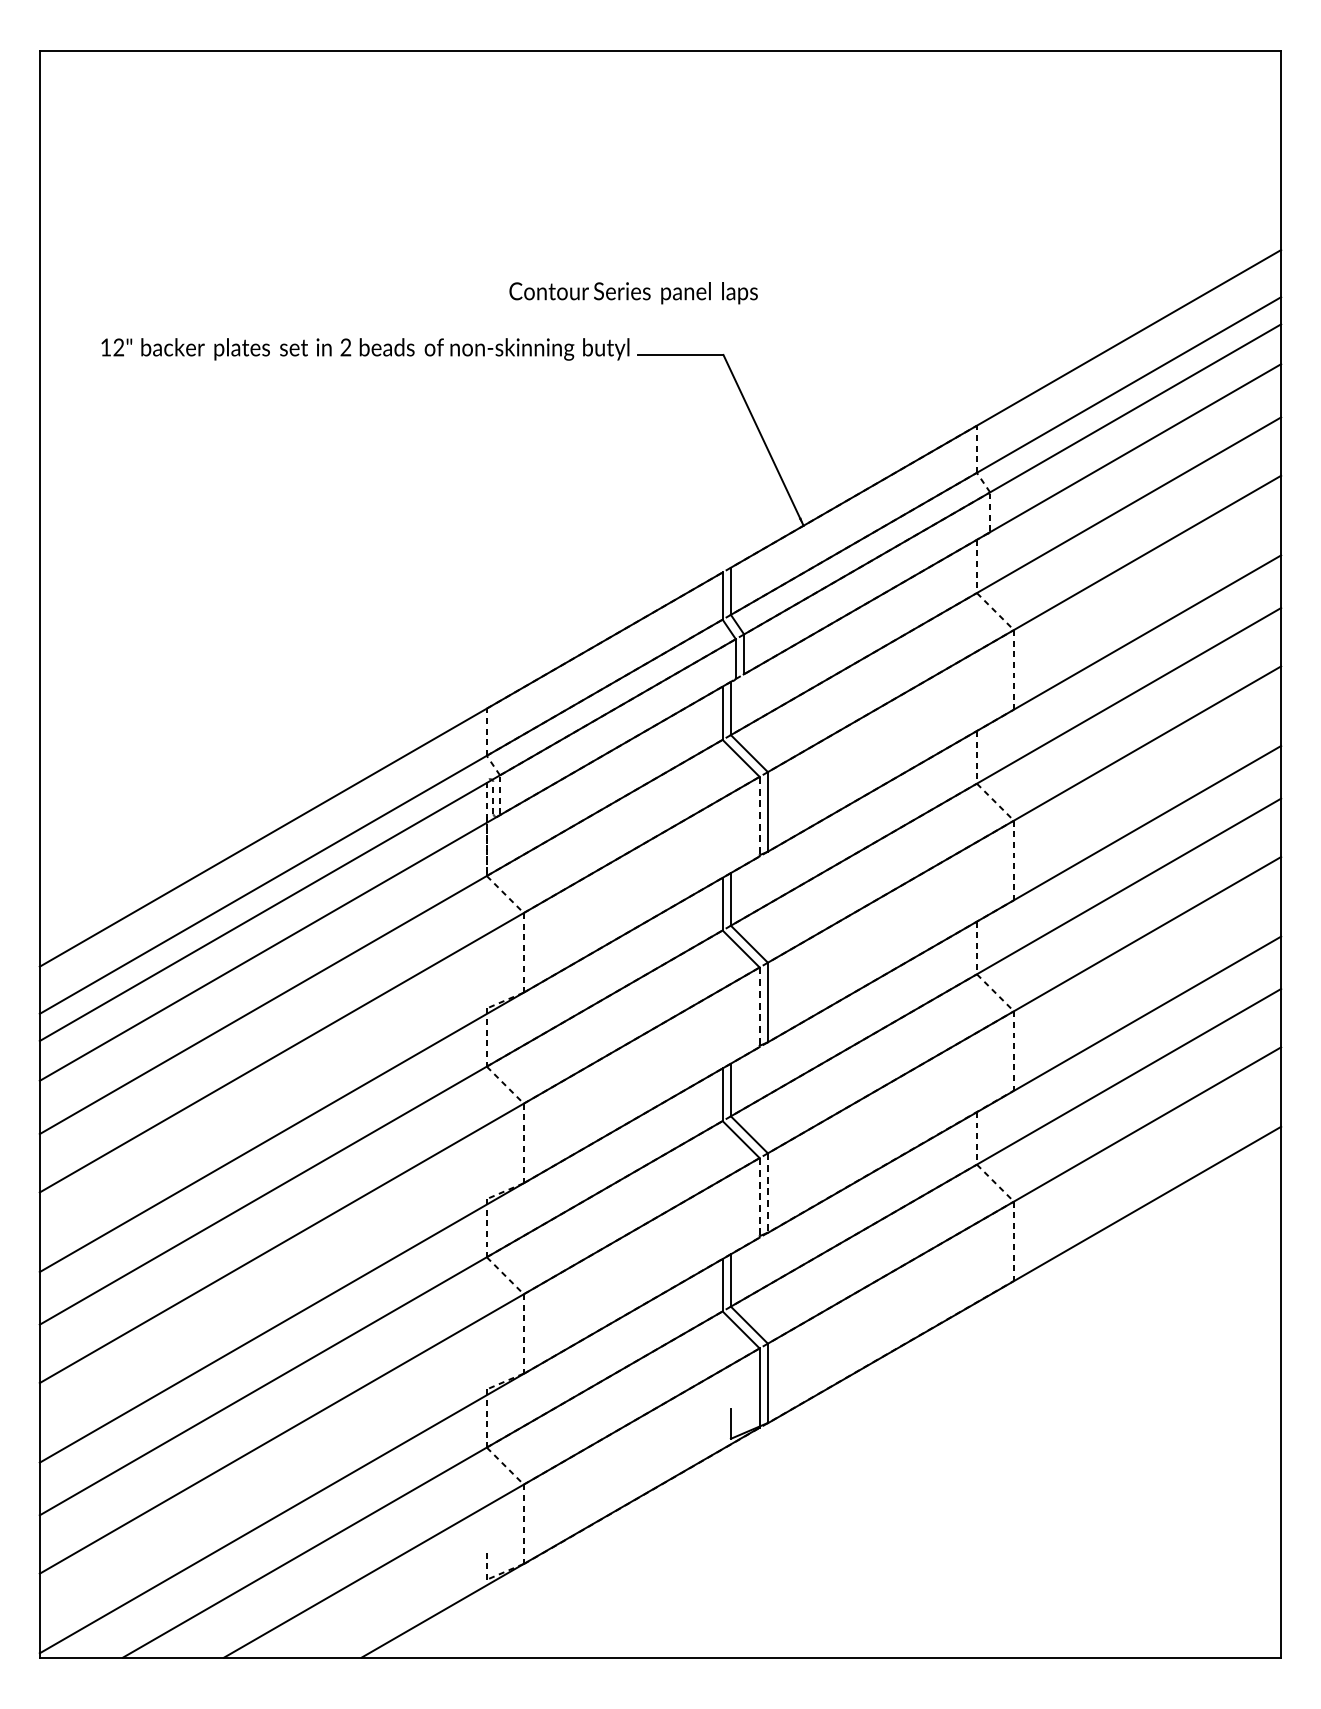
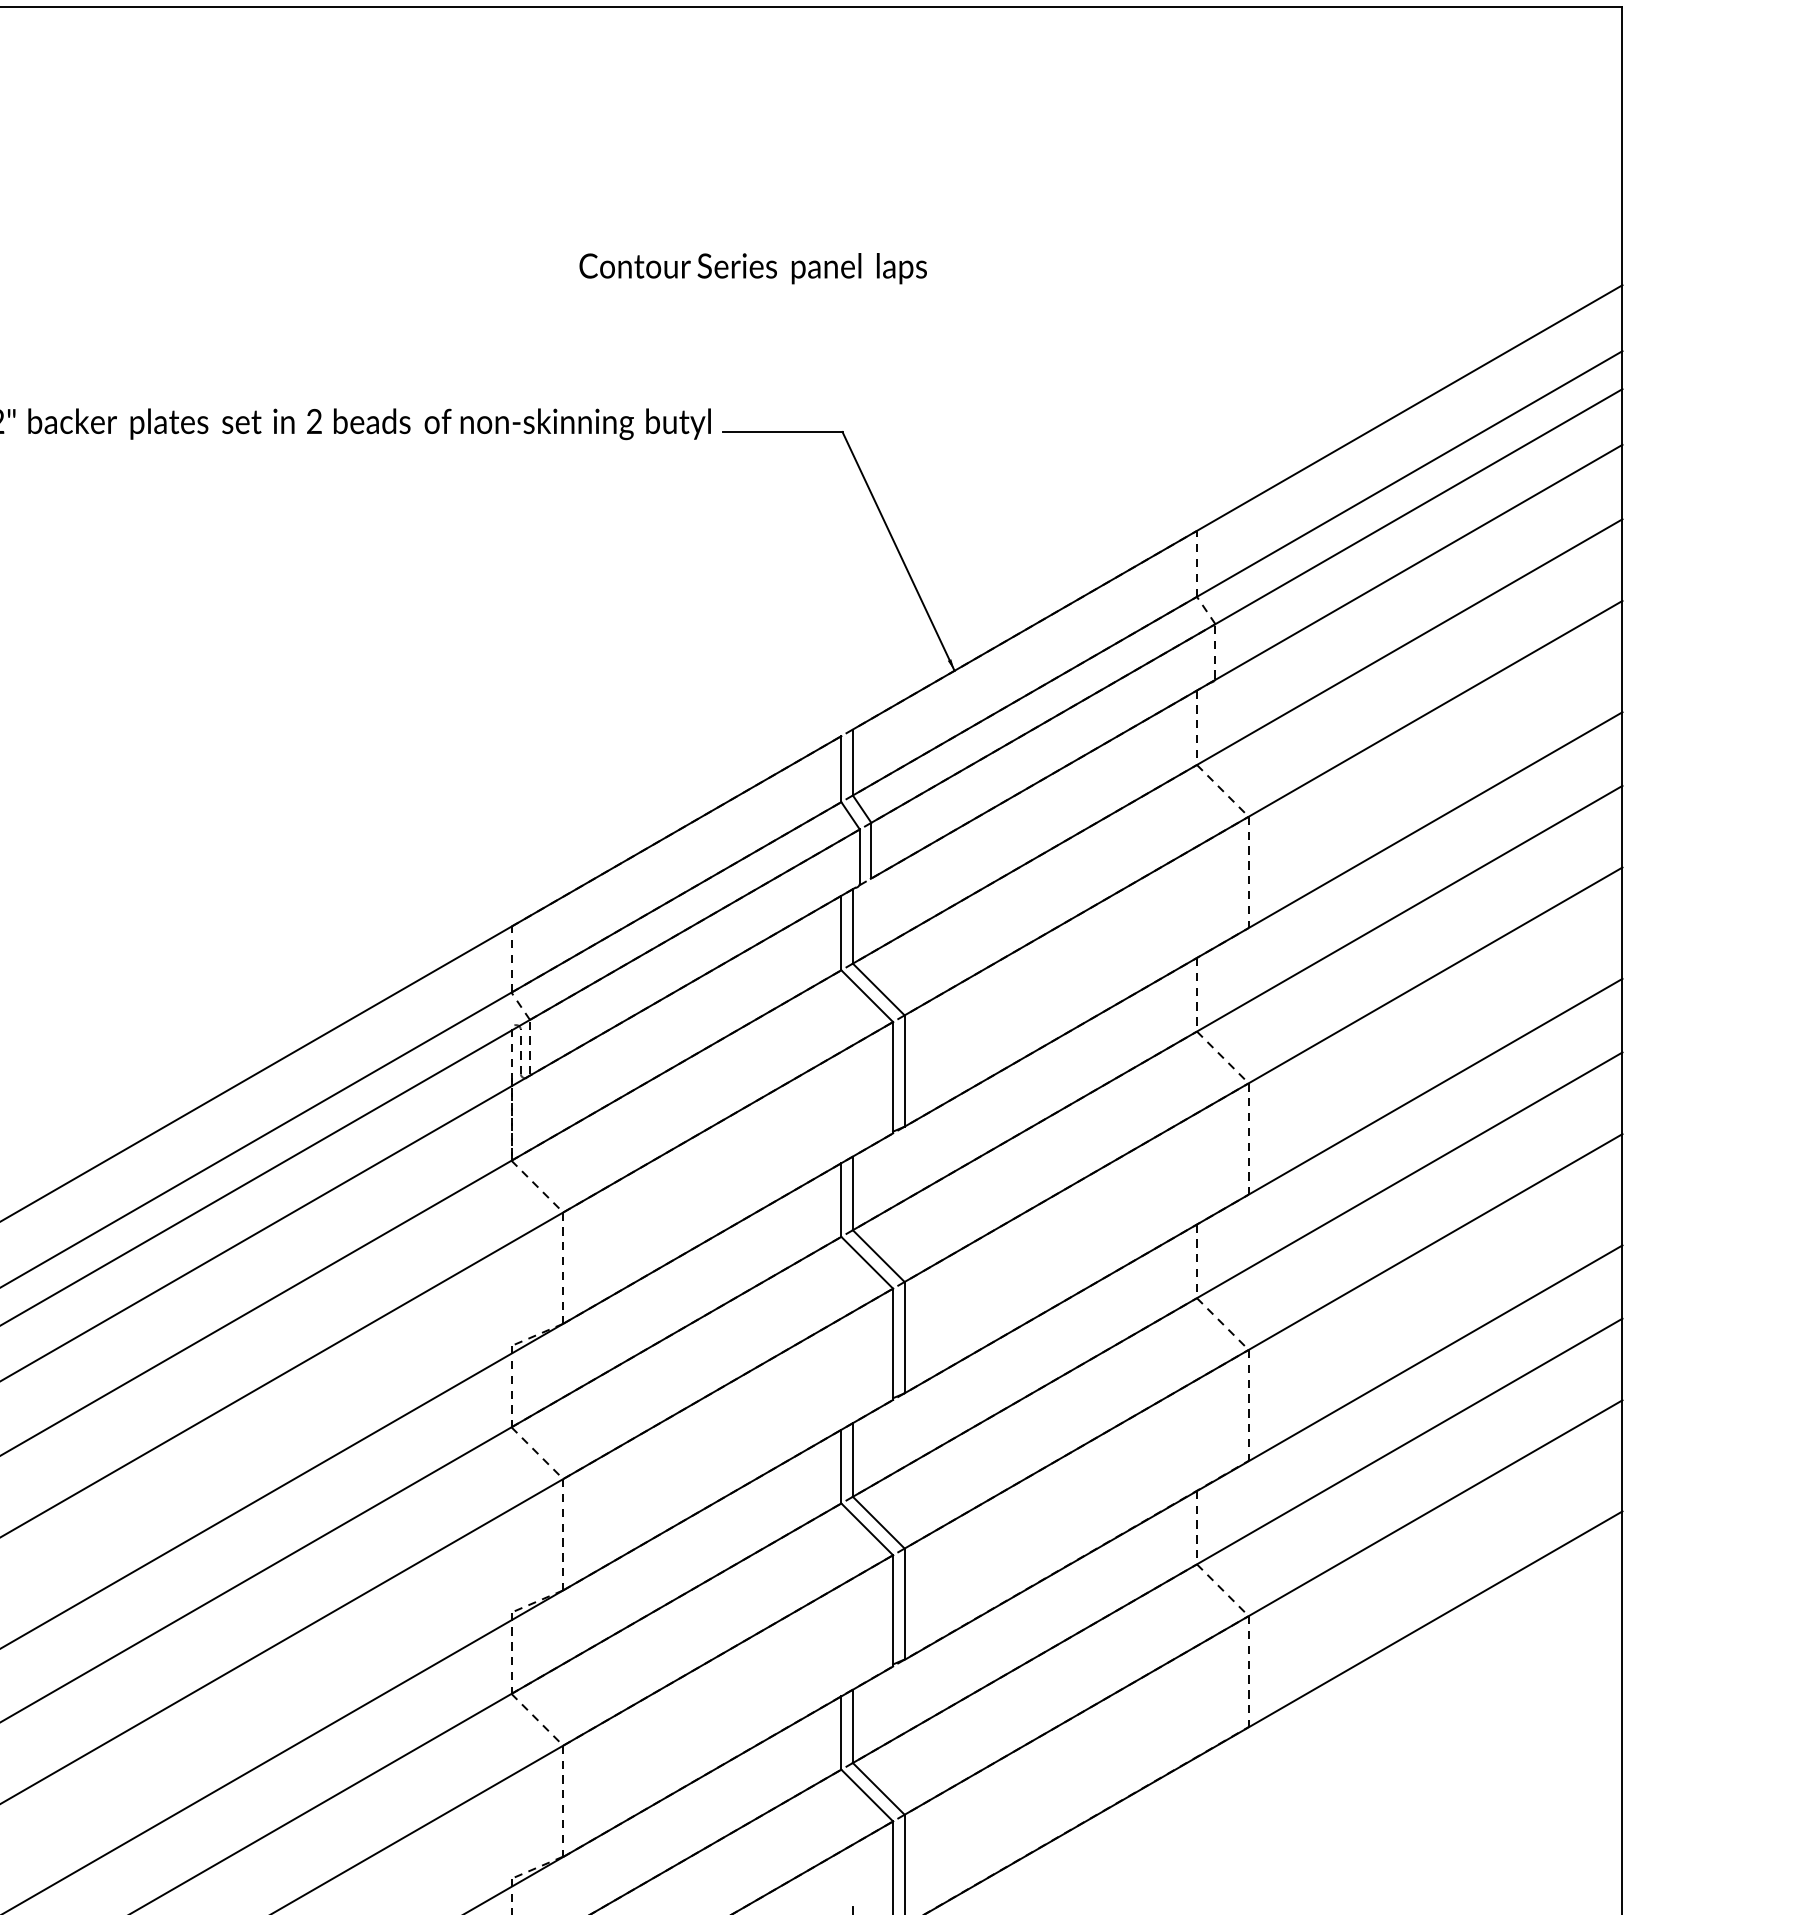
text: (633, 293) -> (753, 269), moved
line: (759, 816) -> (892, 1077), dashed -> solid
line: (759, 1007) -> (892, 1344), dashed -> solid
line: (767, 1192) -> (904, 1603), dashed -> solid
line: (759, 1197) -> (892, 1610), dashed -> solid

